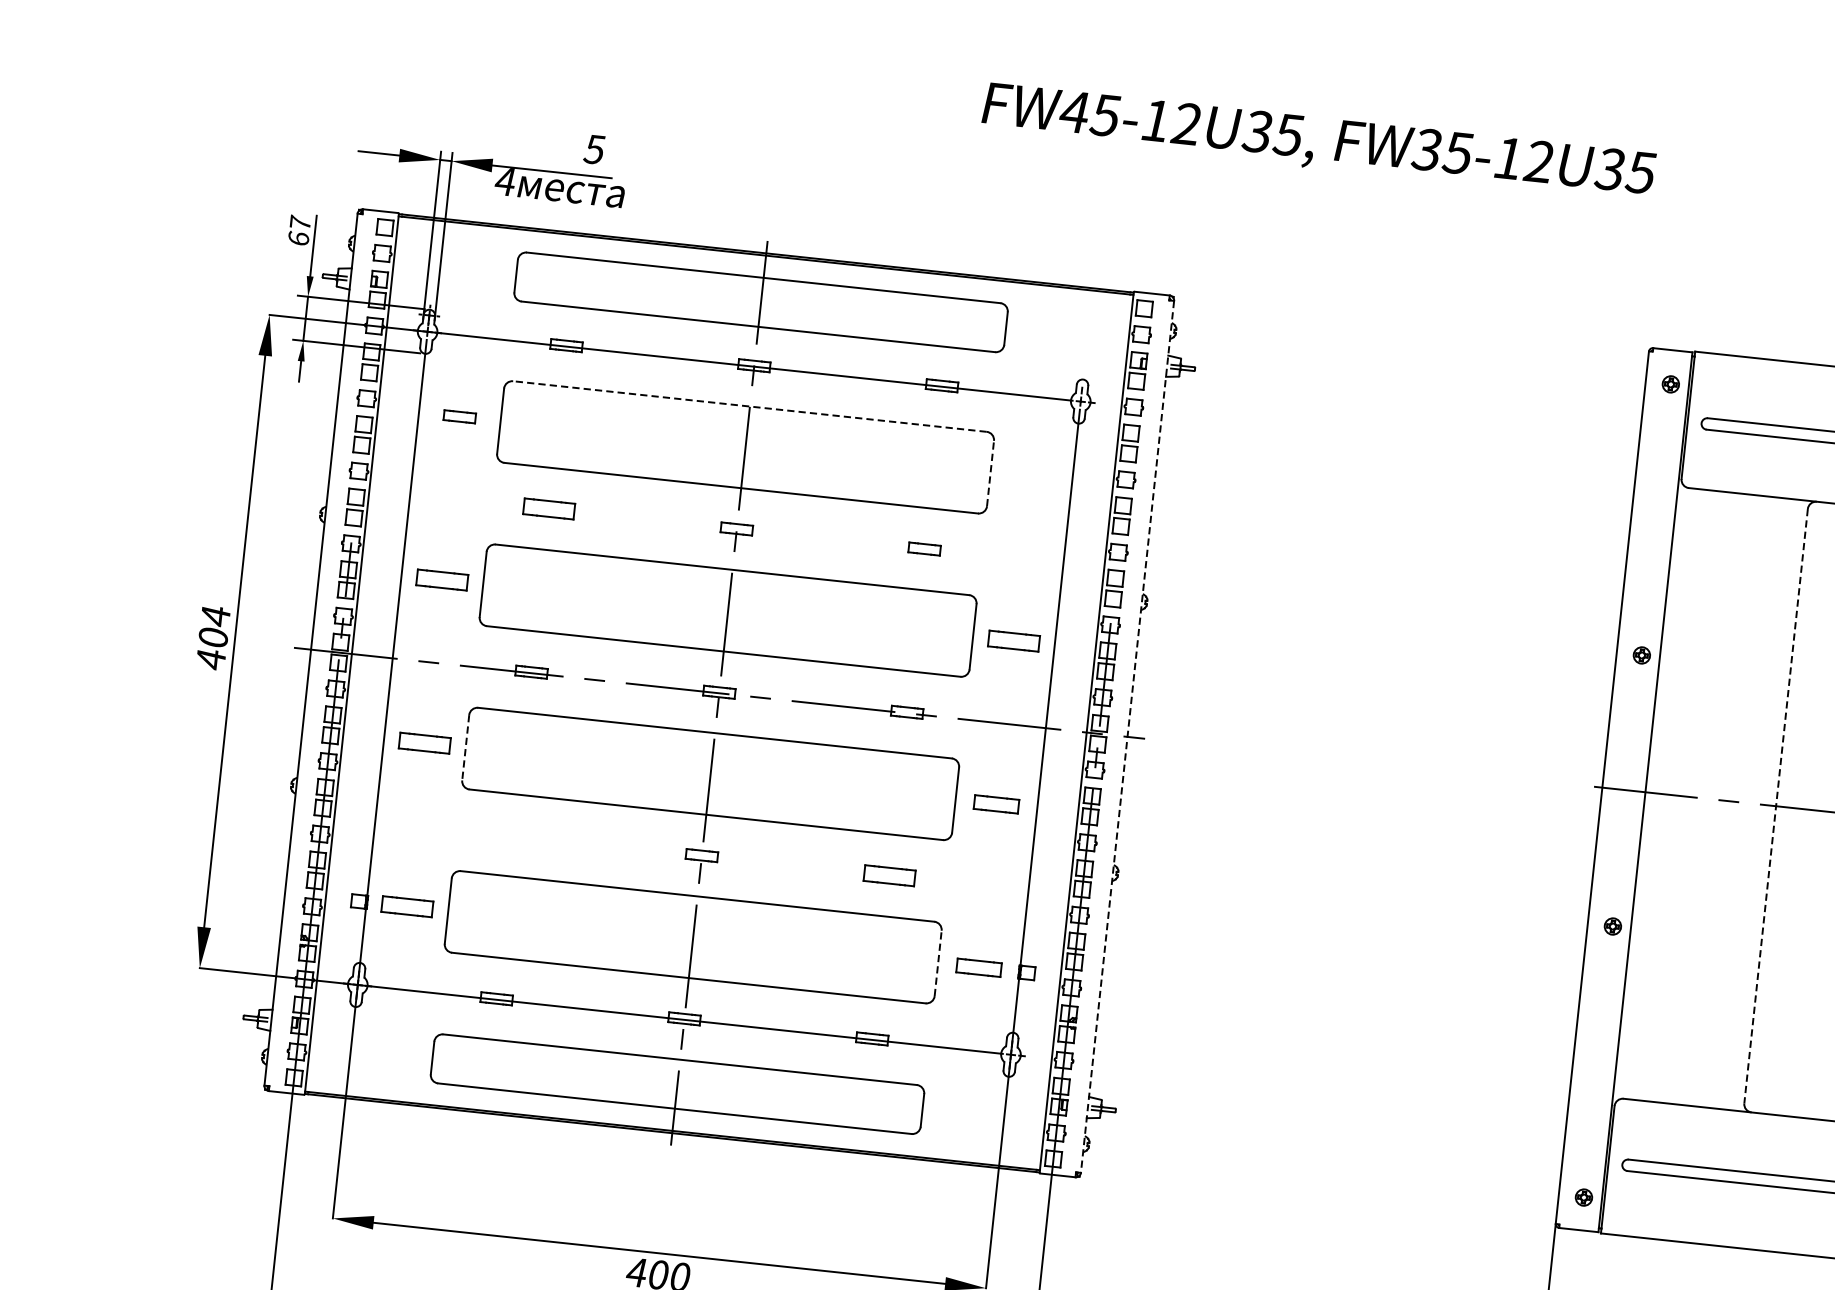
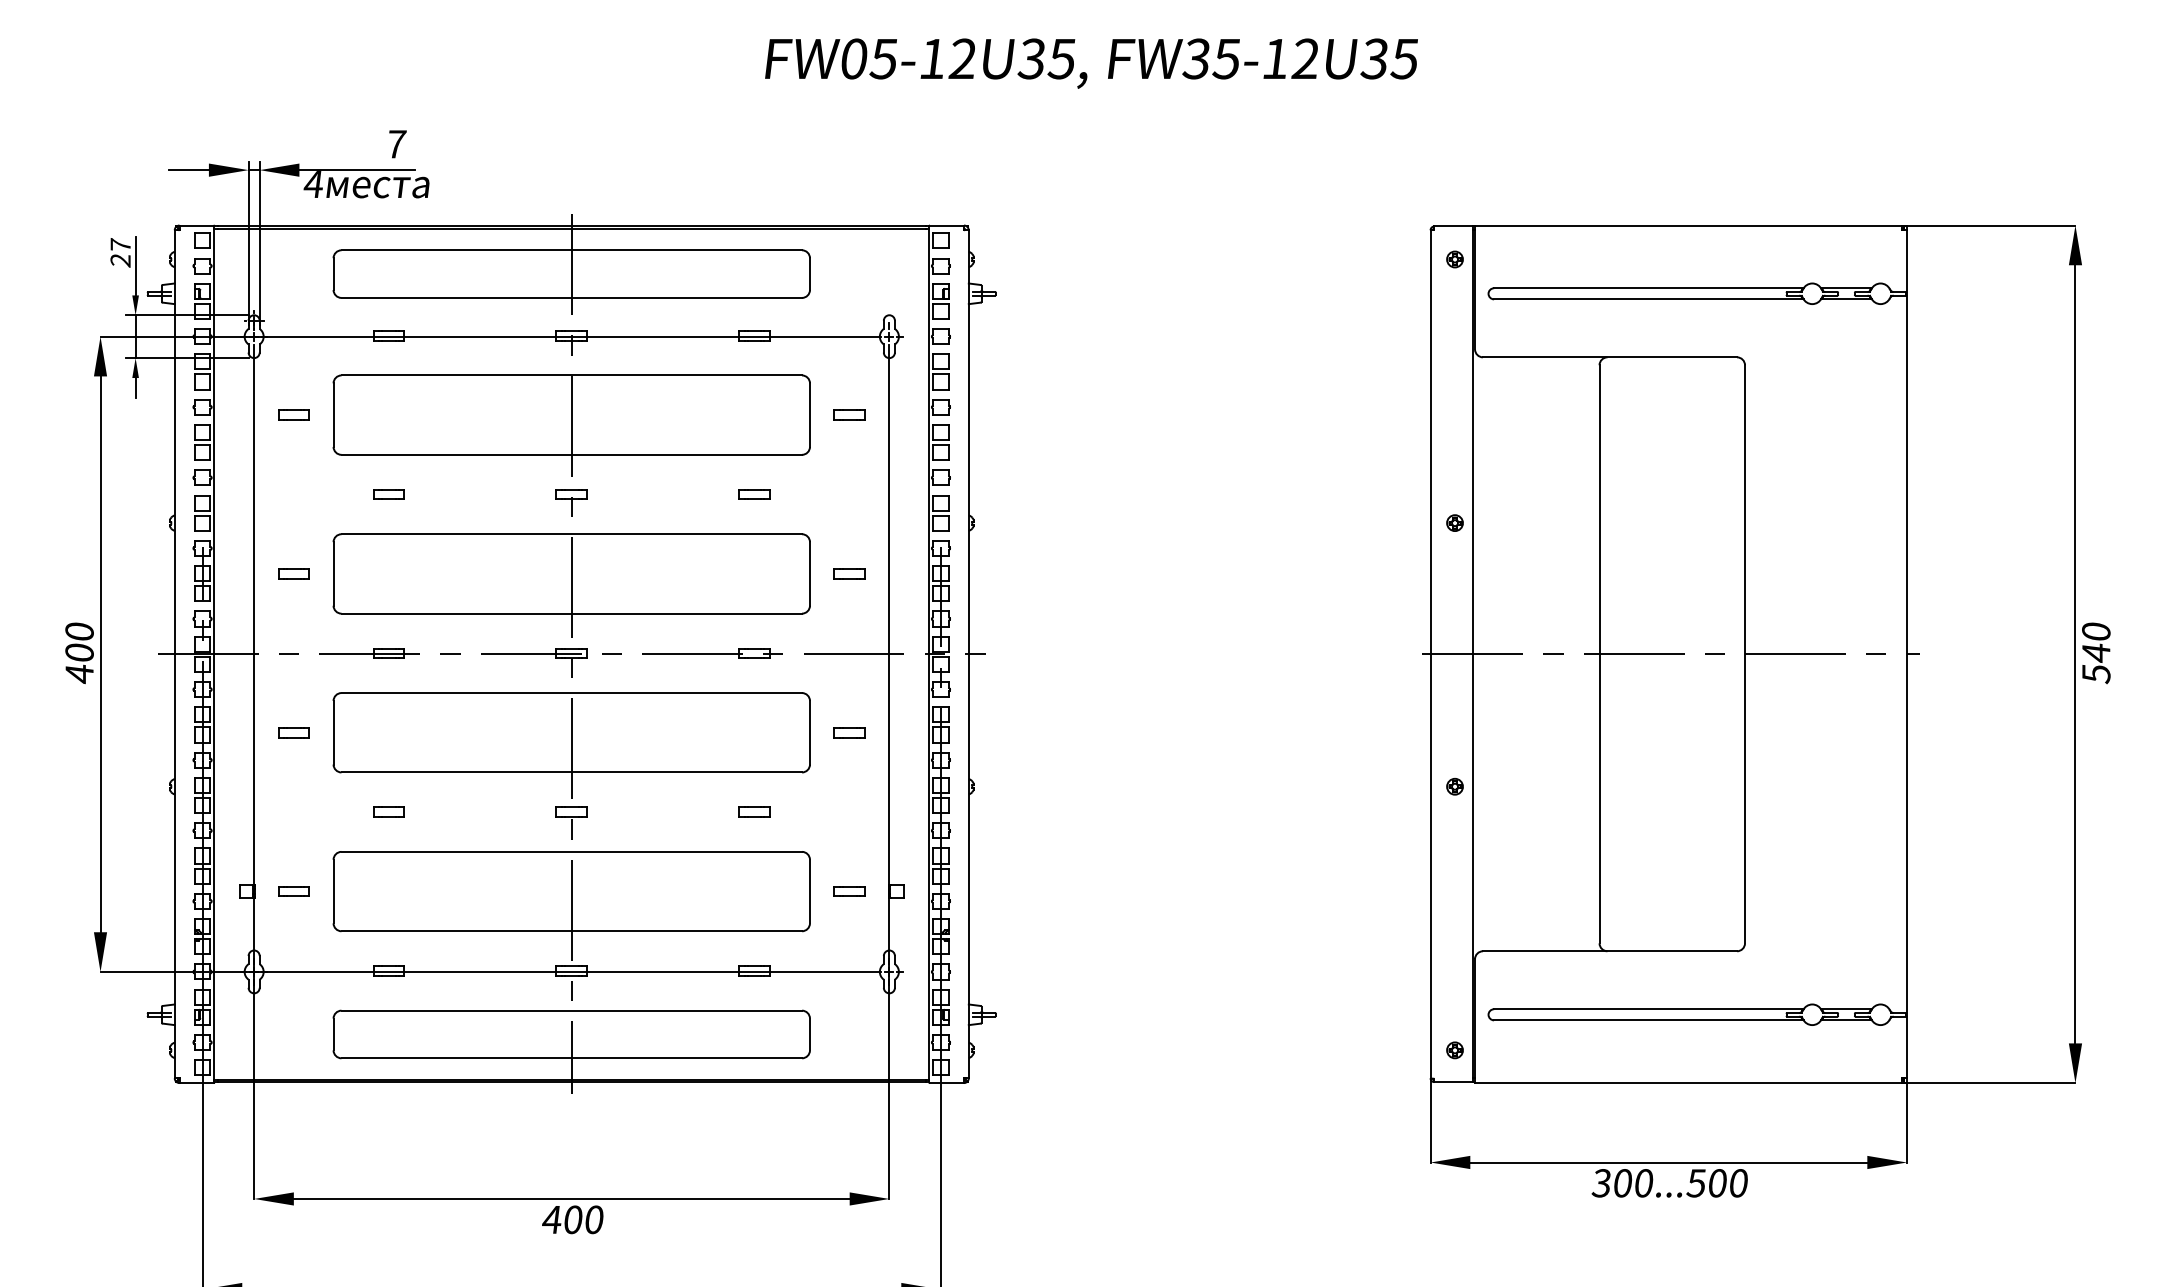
text: (1074, 111) -> (853, 58), FW45-12U35, -> FW05-12U35,
text: (595, 149) -> (396, 144), 5 -> 7
text: (298, 238) -> (120, 260), 67 -> 27
line: (749, 406) -> (571, 375), dashed -> solid
line: (989, 473) -> (809, 415), dashed -> solid
part: (1031, 477) -> (849, 414), added
part: (548, 508) -> (388, 494), size x0.62
part: (442, 579) -> (293, 573), size x0.62
text: (215, 615) -> (79, 631), 404 -> 400
part: (1013, 640) -> (849, 573), size x0.62
line: (1127, 737) -> (968, 654), dashed -> solid
part: (424, 743) -> (293, 732), size x0.62
line: (465, 747) -> (333, 732), dashed -> solid
part: (996, 804) -> (849, 732), size x0.71
line: (1776, 806) -> (1599, 654), dashed -> solid
part: (513, 834) -> (388, 811), added
part: (889, 874) -> (754, 811), size x0.62
part: (407, 906) -> (293, 891), size x0.62
line: (937, 963) -> (809, 891), dashed -> solid
part: (978, 967) -> (849, 891), size x0.71

